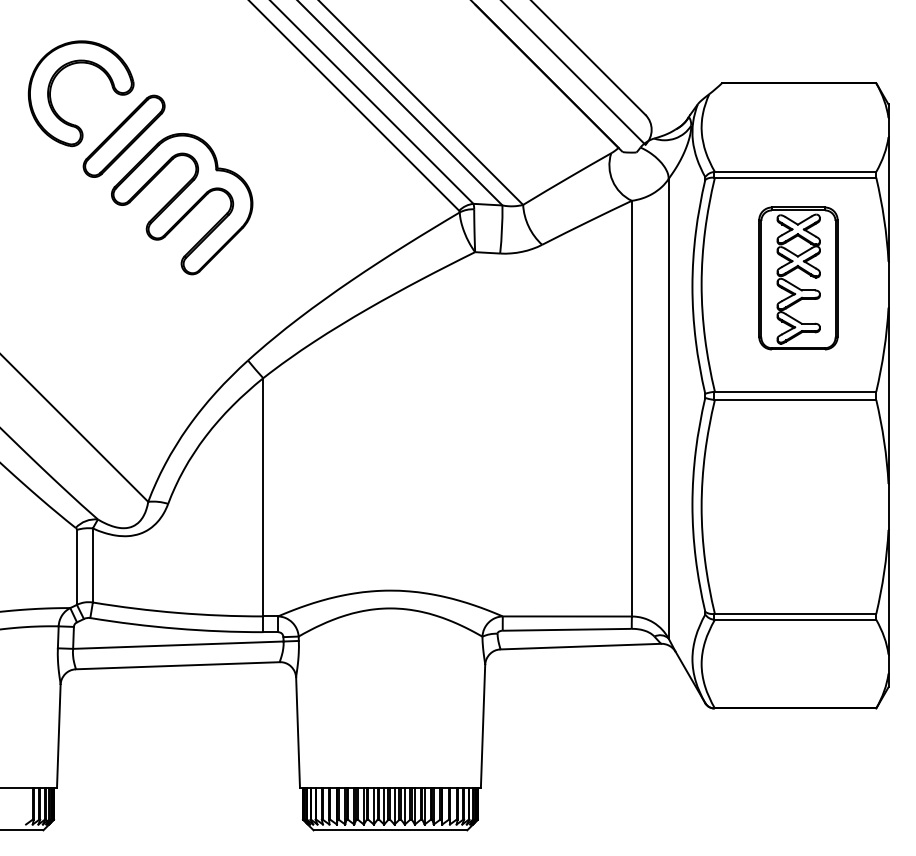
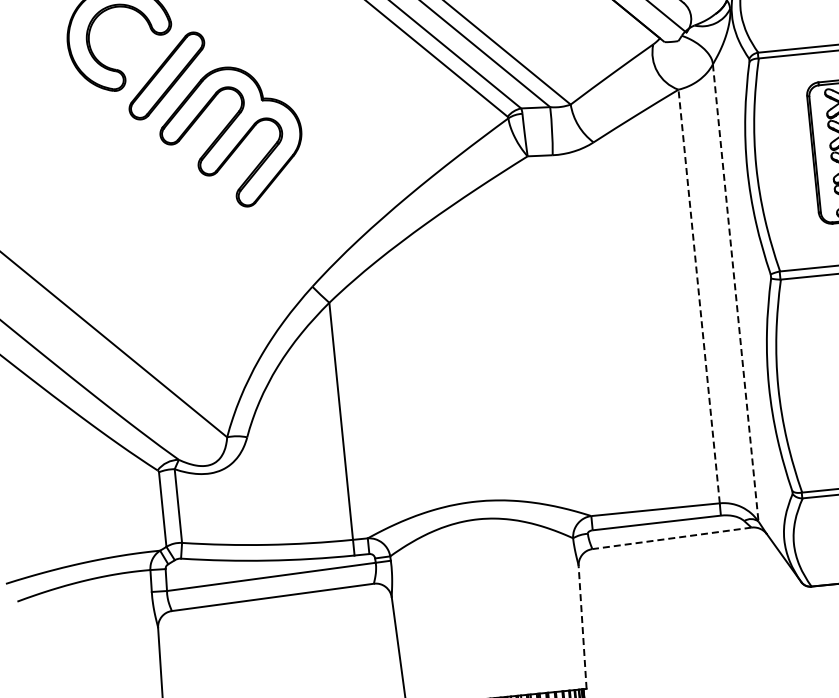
line: (631, 408) -> (698, 296), solid -> dashed
line: (668, 408) -> (735, 292), solid -> dashed
line: (580, 646) -> (671, 538), solid -> dashed
line: (483, 726) -> (583, 627), solid -> dashed

